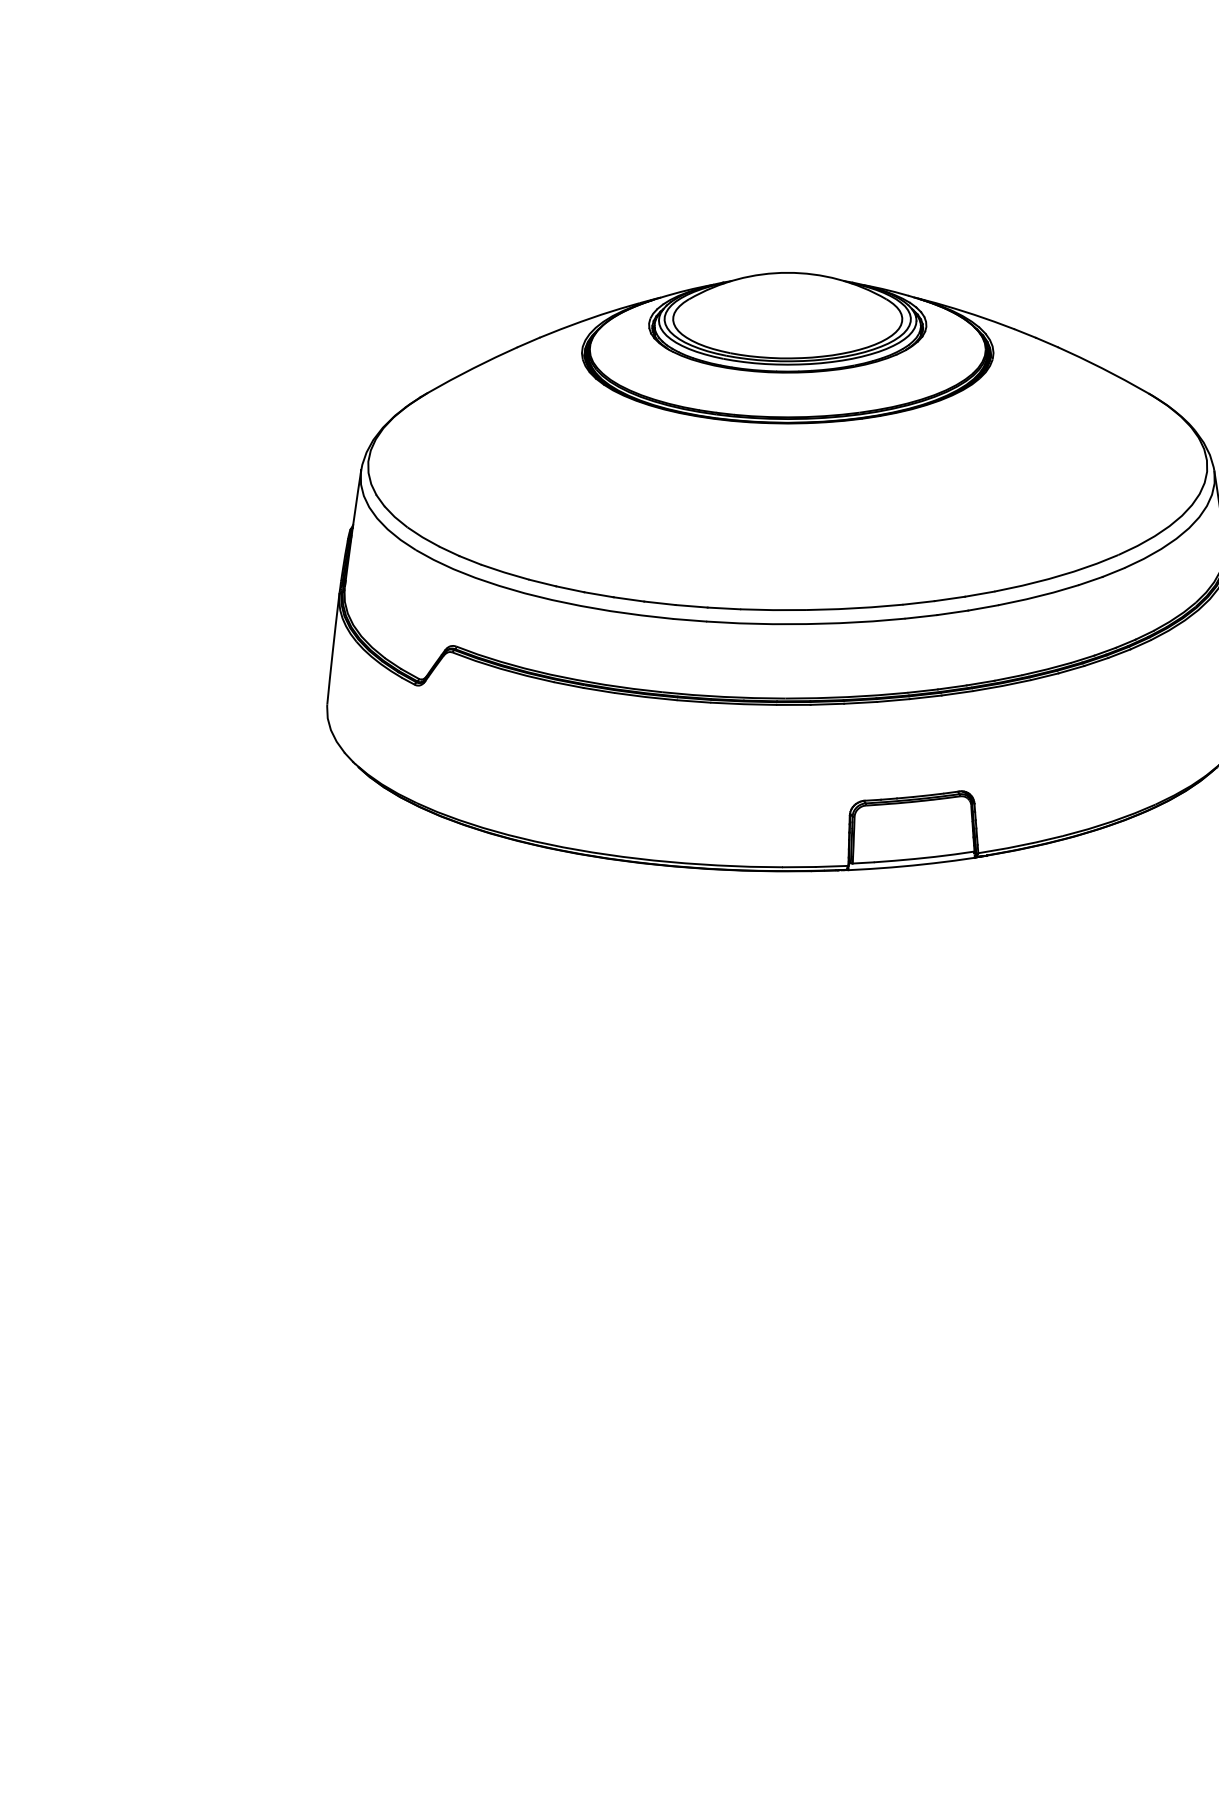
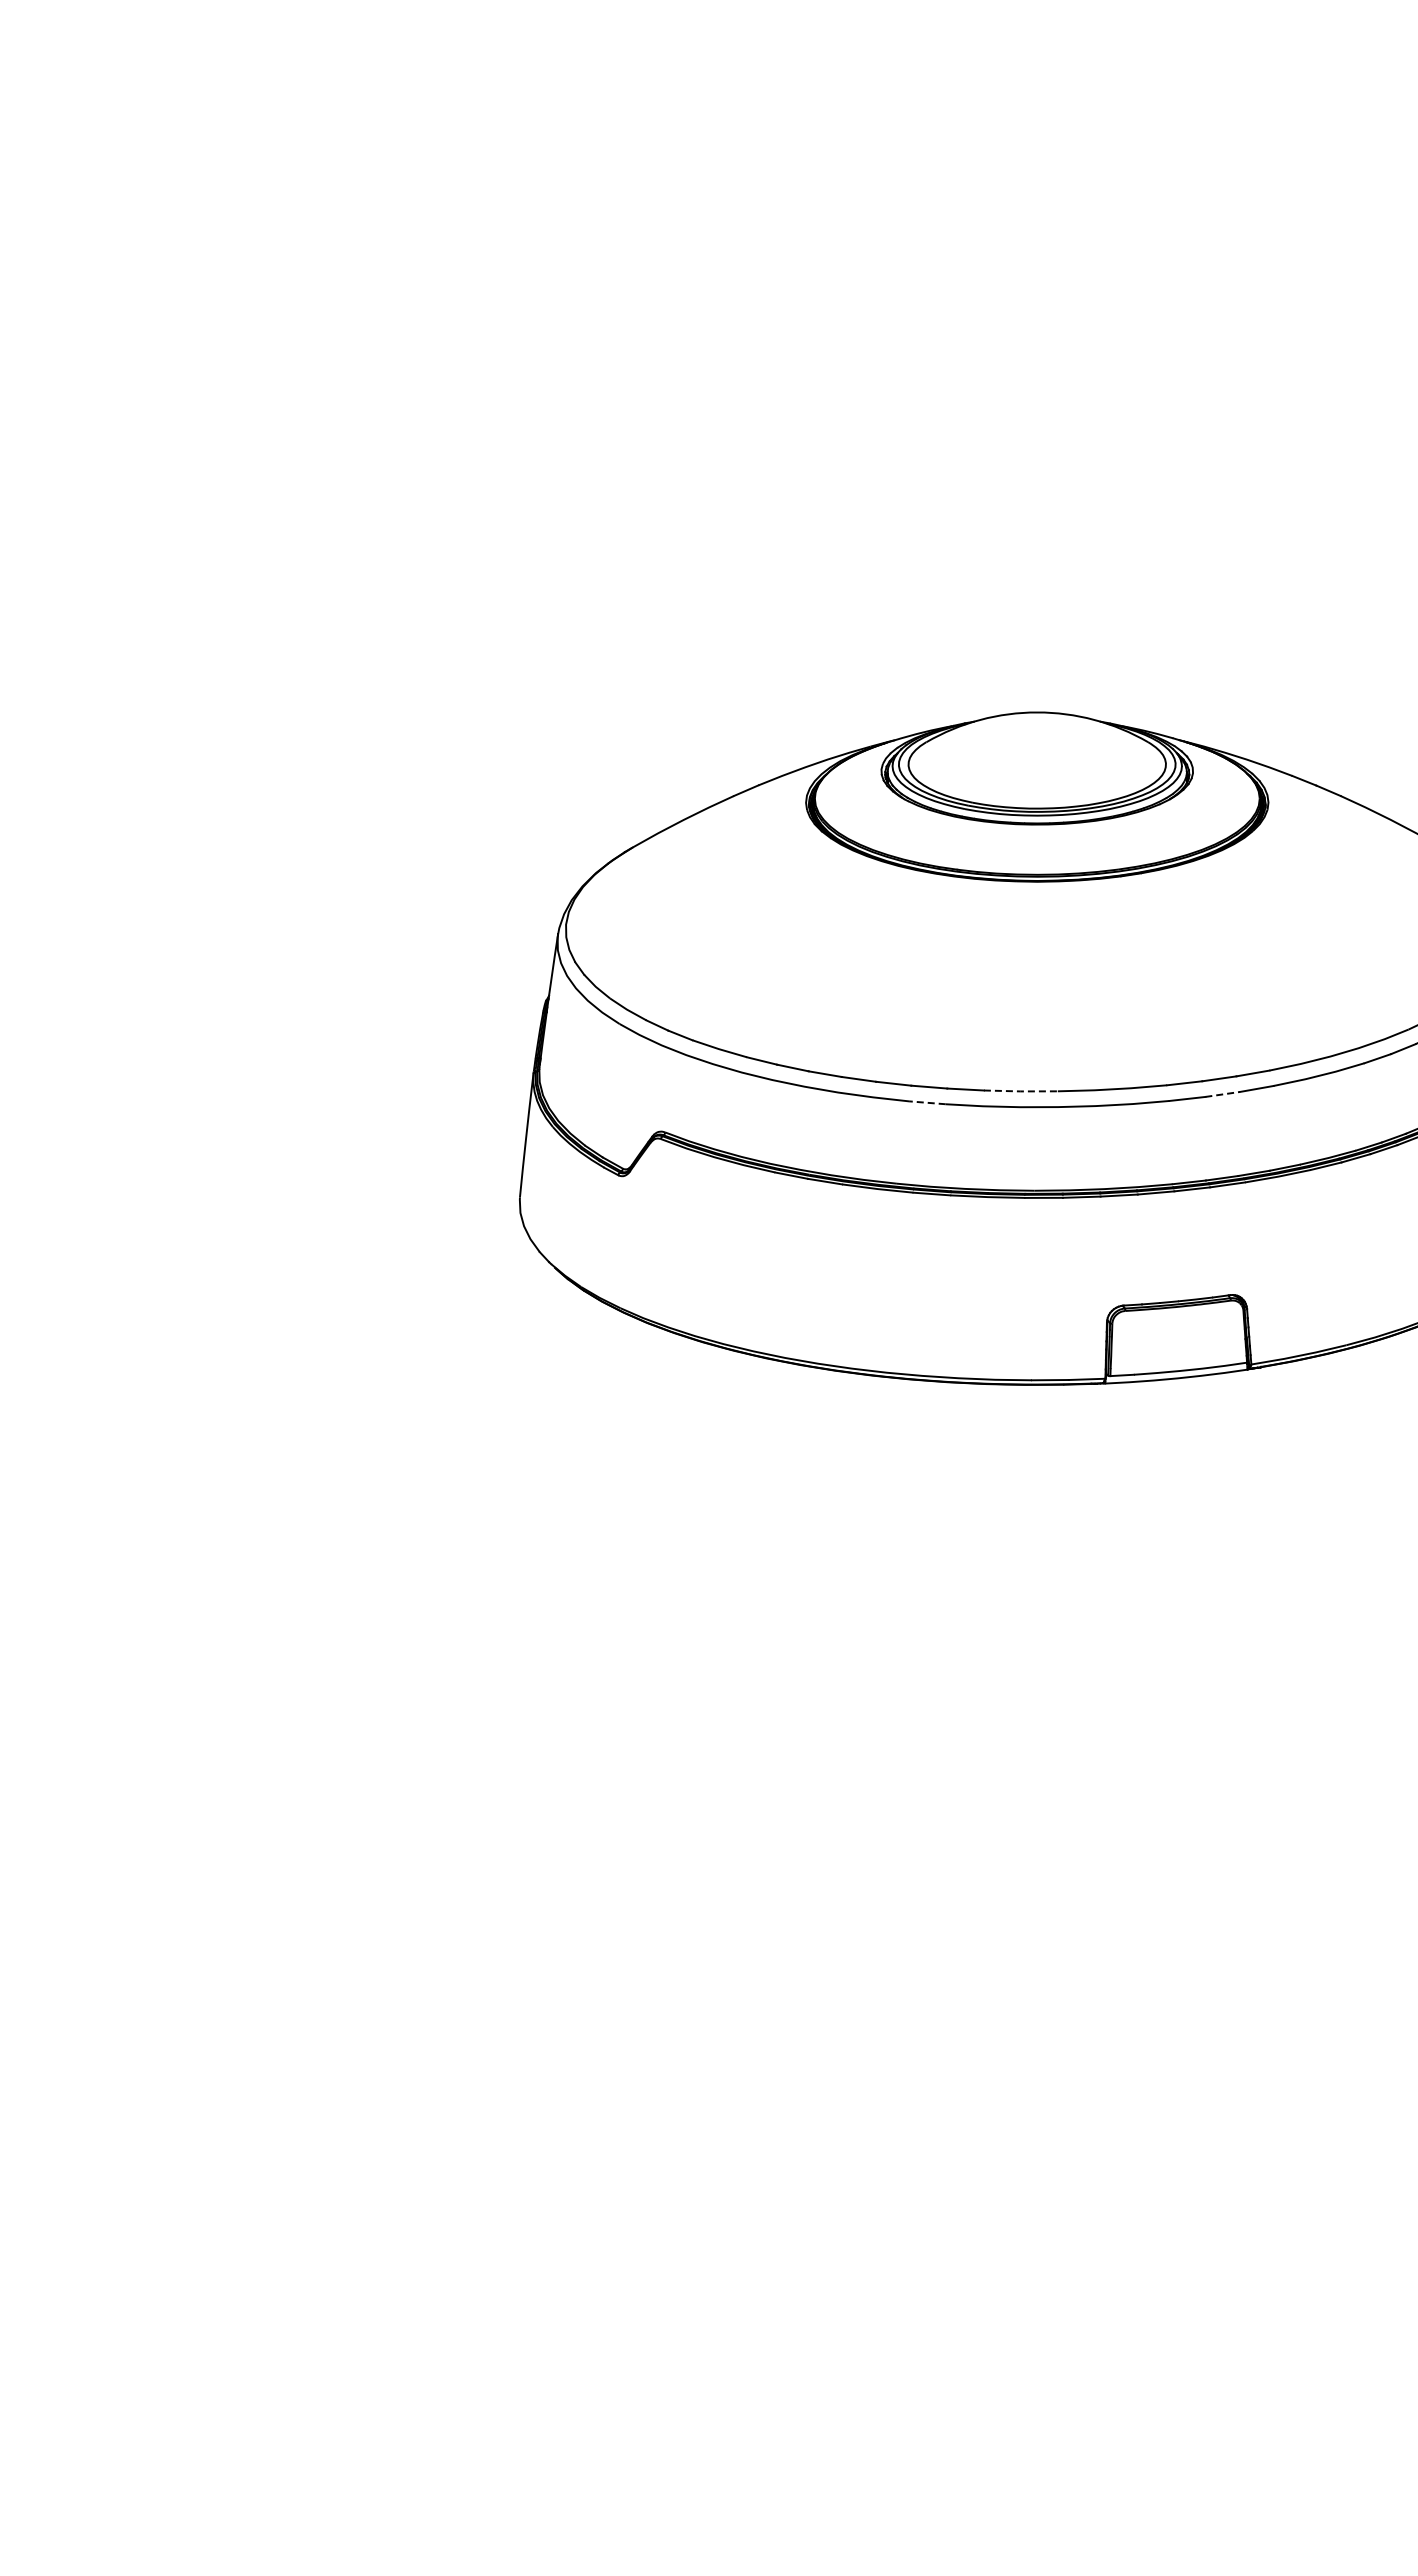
line: (772, 610) -> (1020, 1091), solid -> dashed
line: (952, 612) -> (1222, 1094), solid -> dashed
line: (689, 620) -> (926, 1102), solid -> dashed

